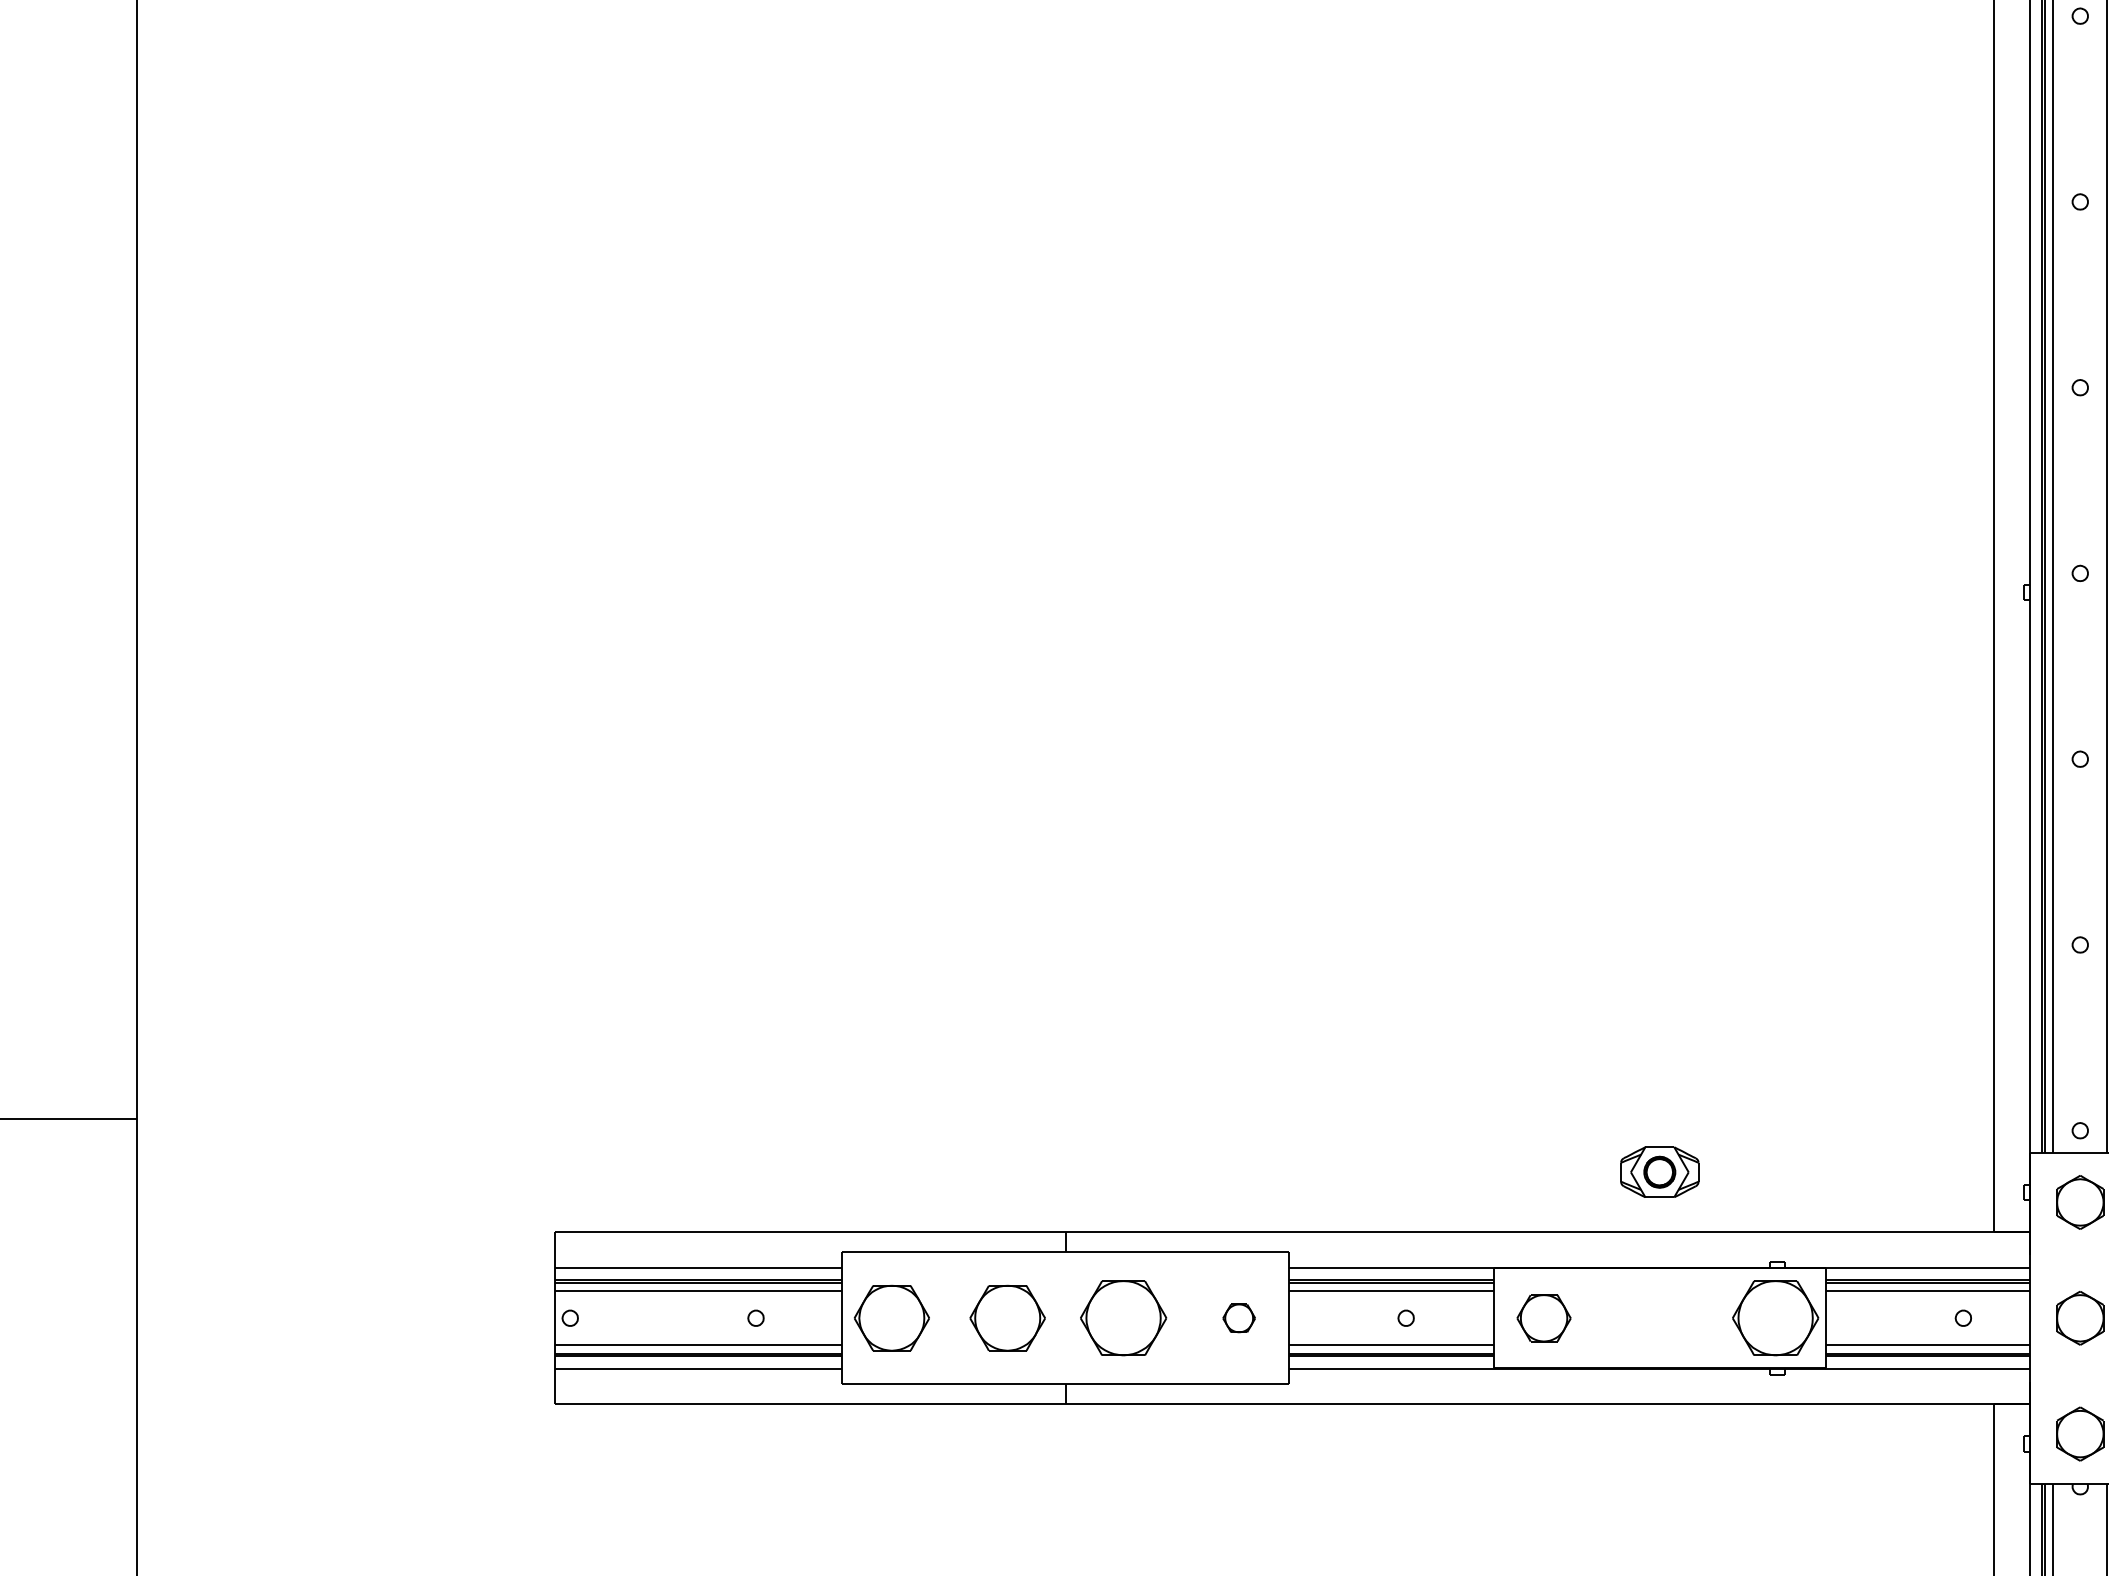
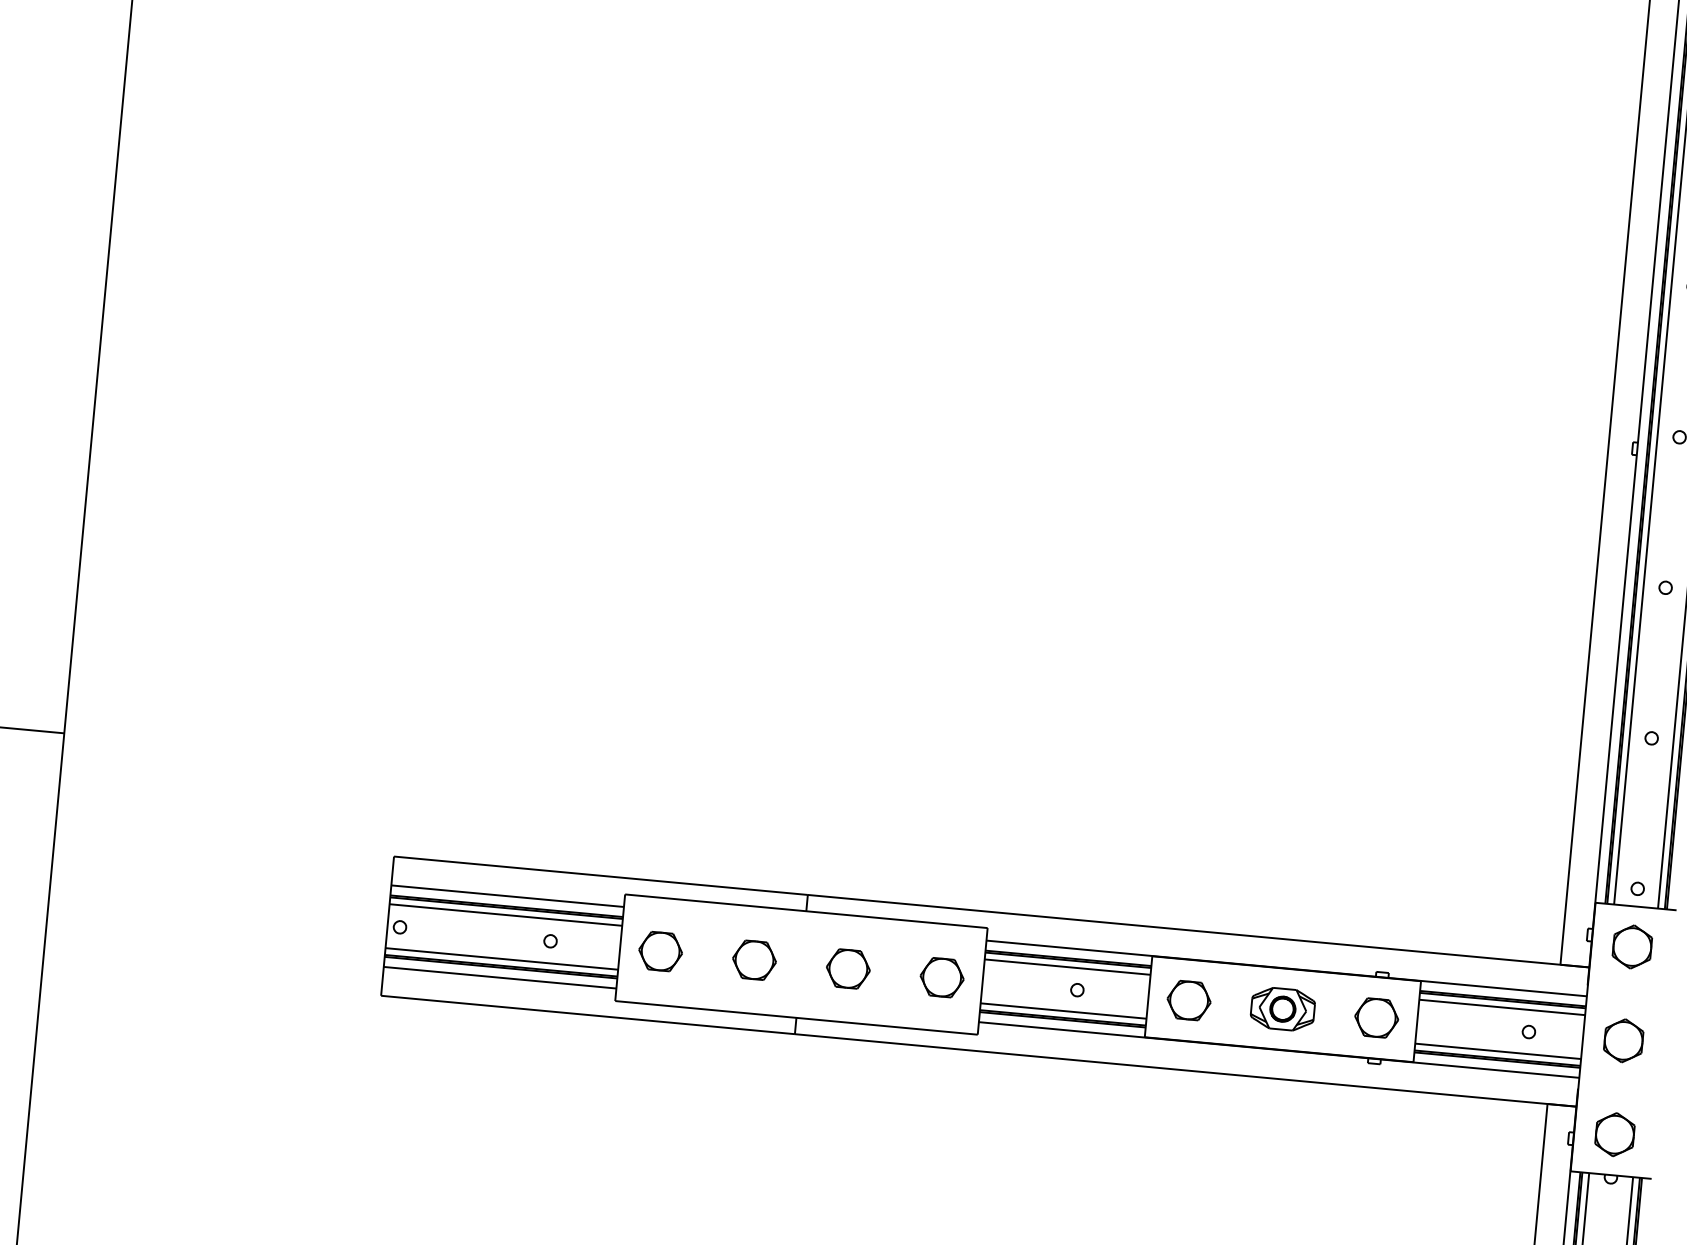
part: (1659, 1171) -> (1282, 1008), moved
part: (891, 1318) -> (660, 951), size x0.71
part: (1007, 1318) -> (754, 960), size x0.71
part: (1123, 1318) -> (848, 969), size x0.62
part: (1238, 1318) -> (941, 977), size x1.67
part: (1775, 1318) -> (1376, 1018), size x0.62

